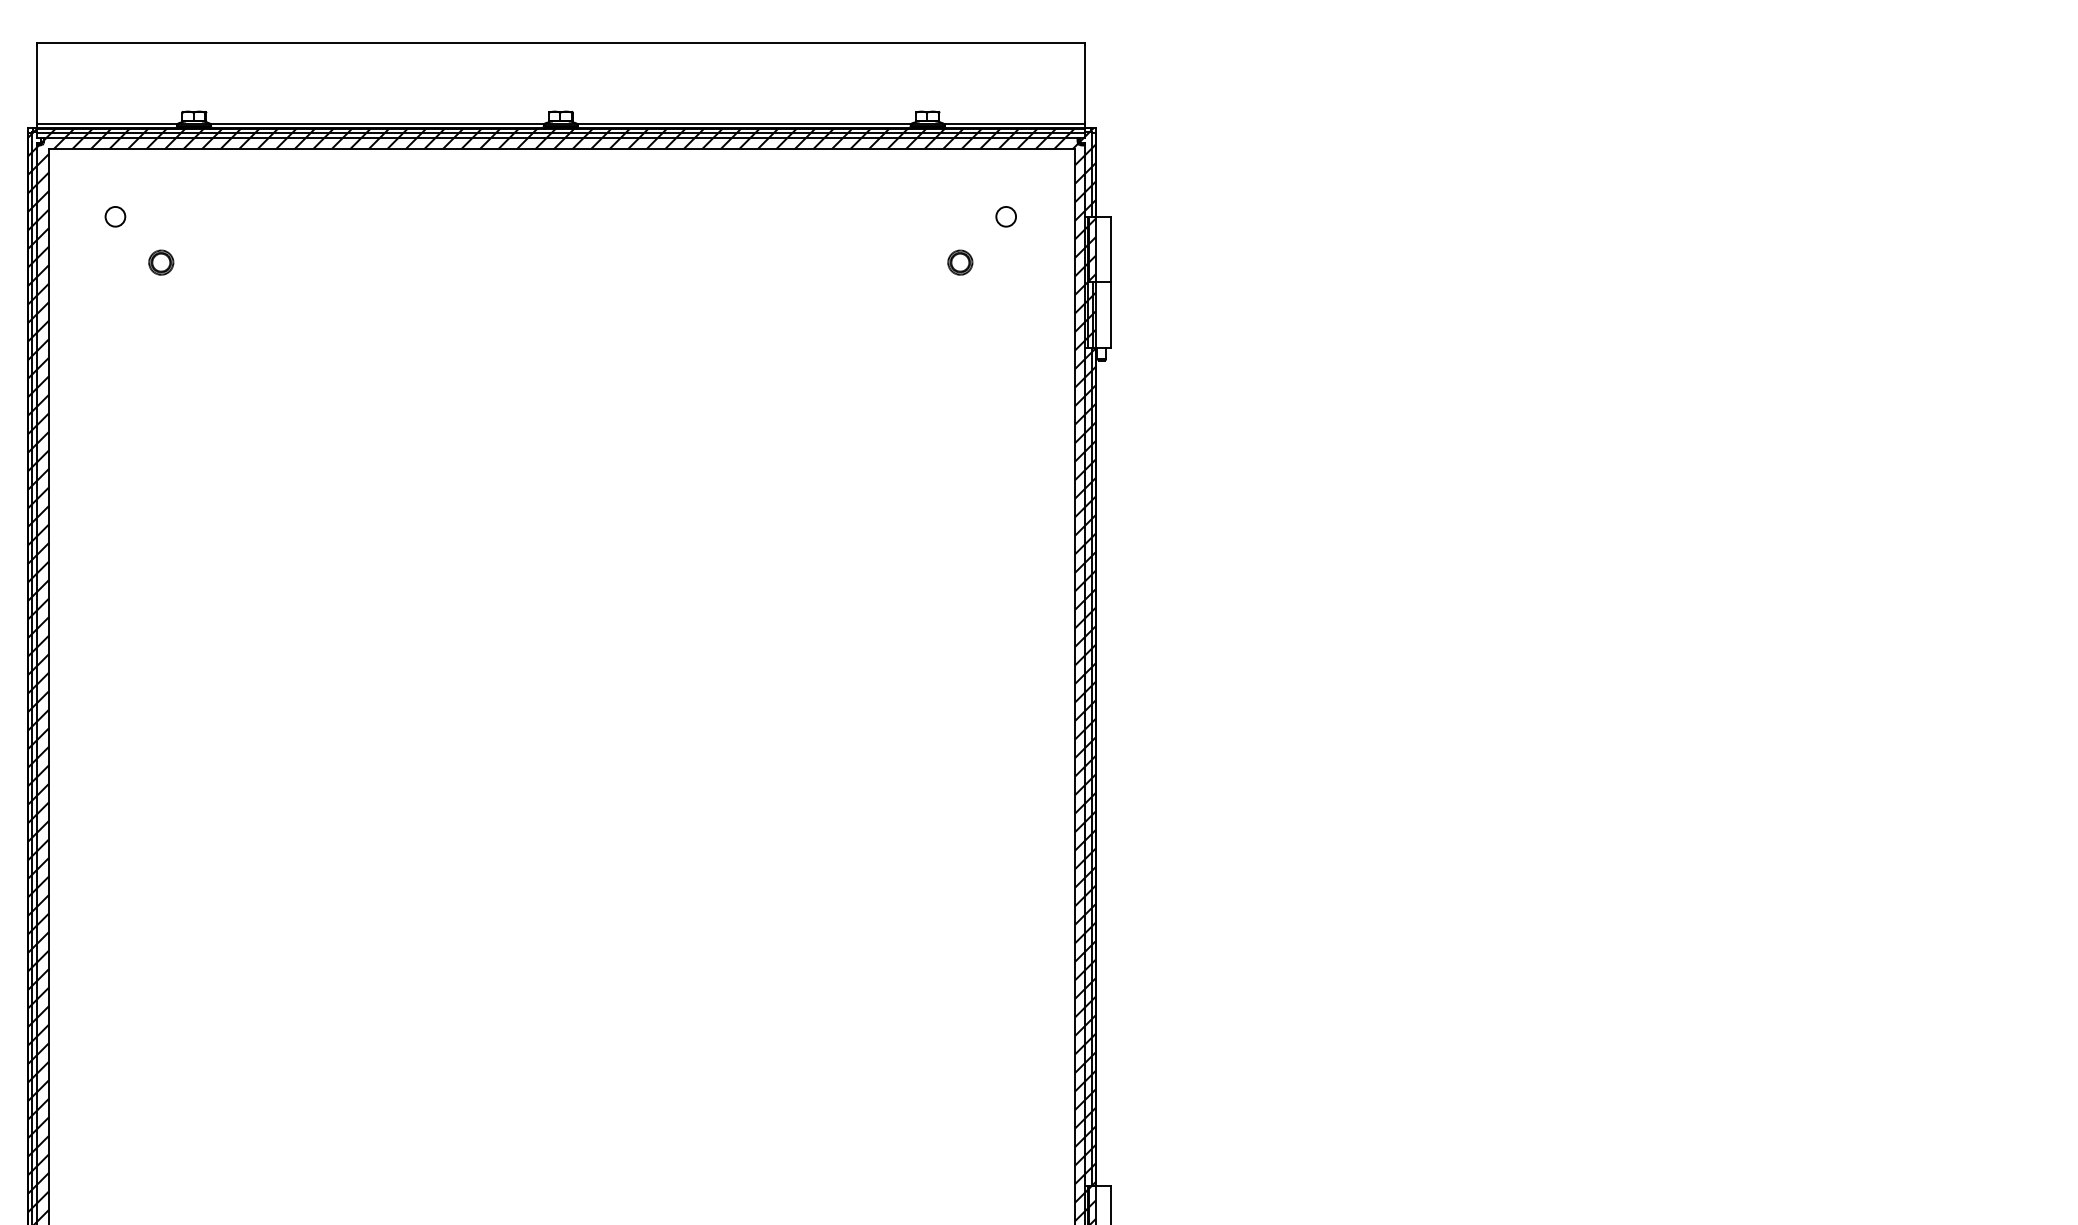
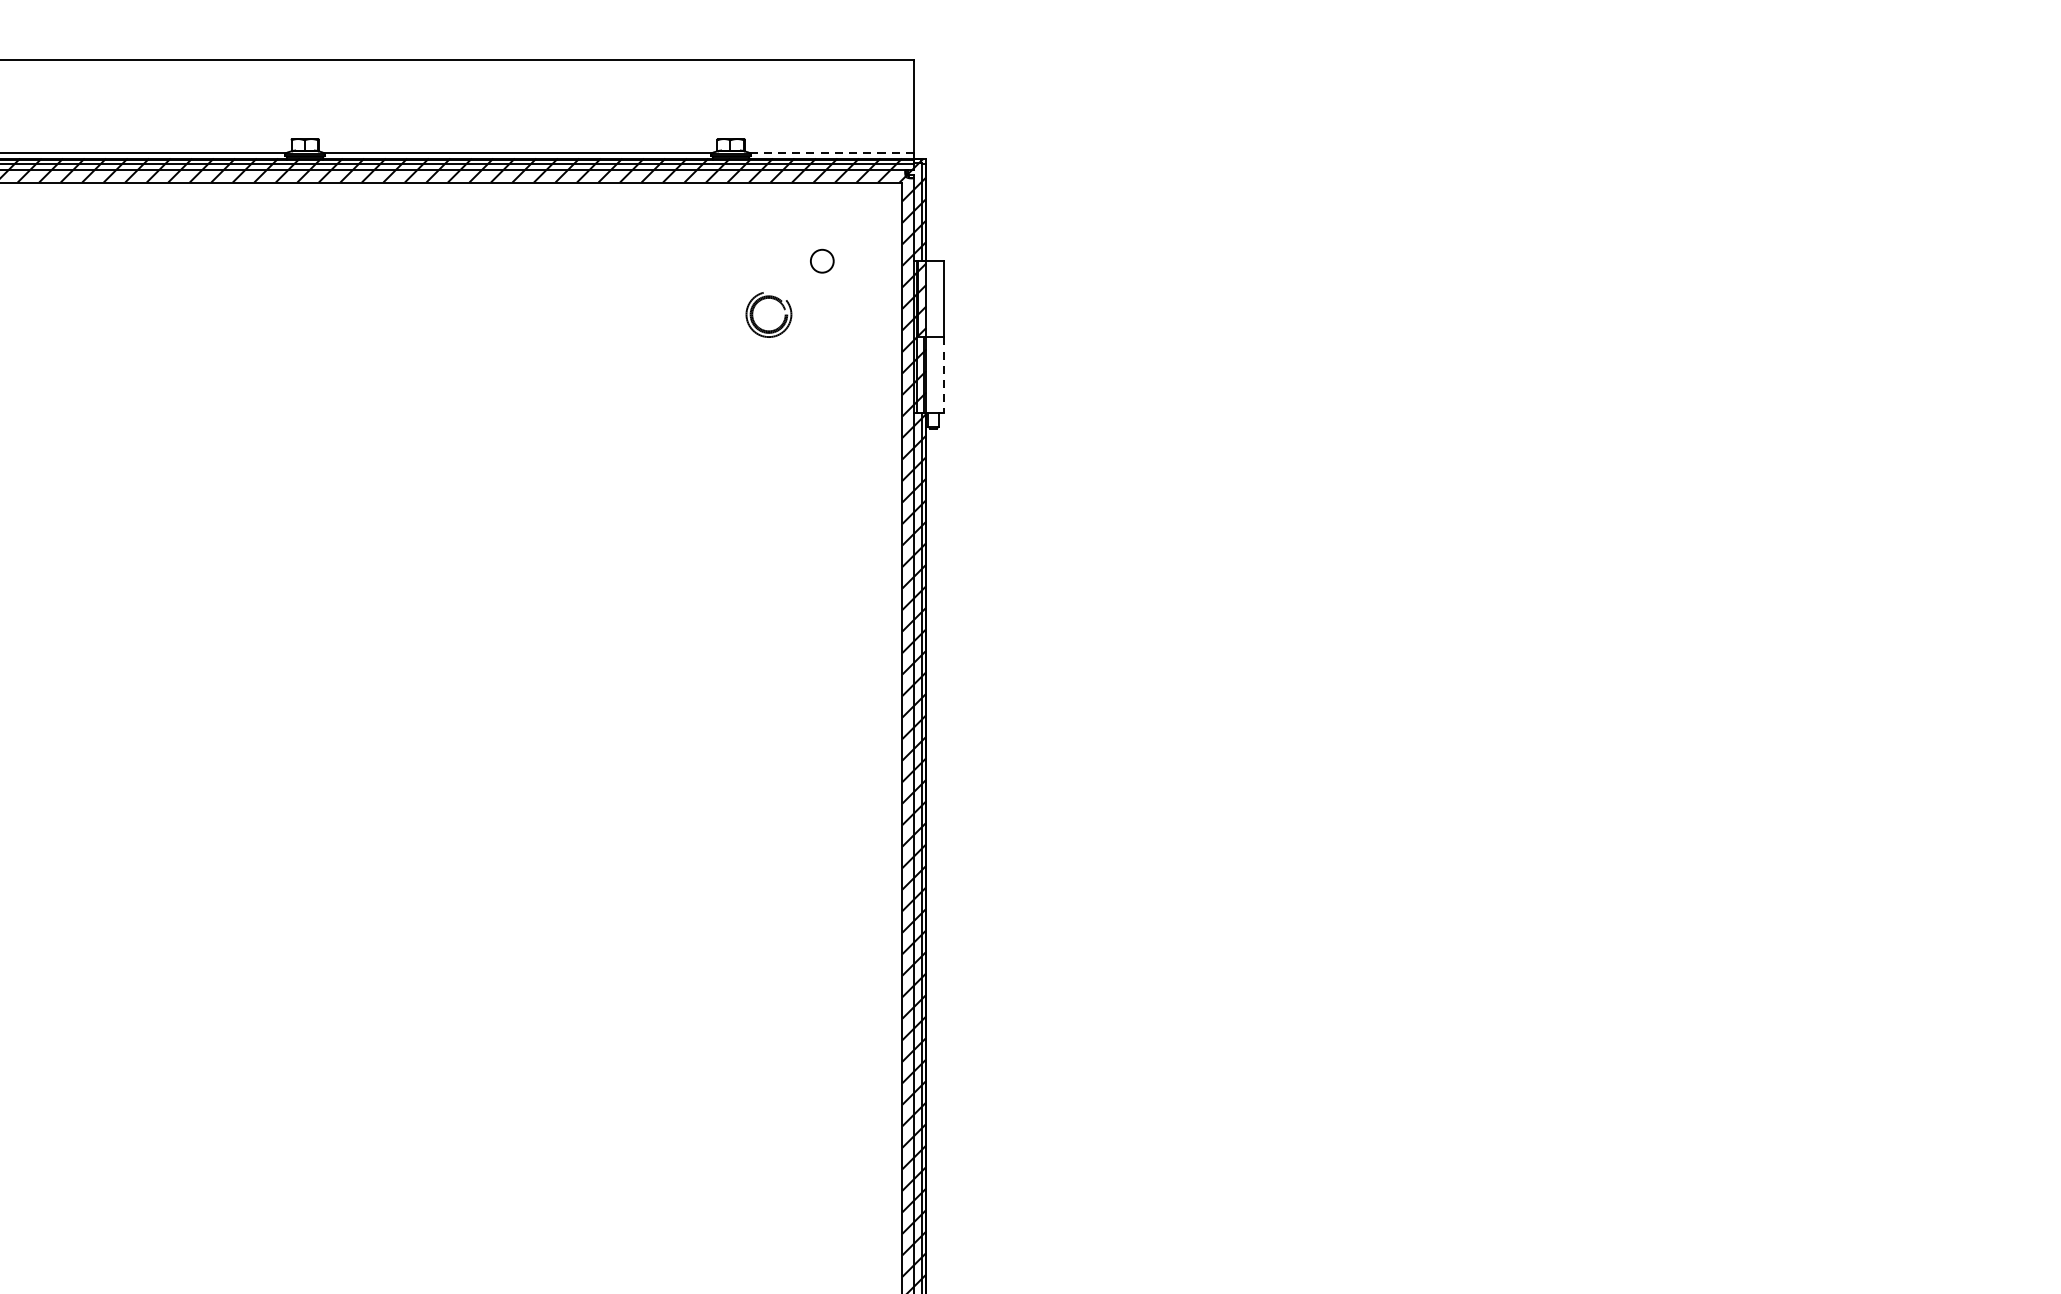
line: (1014, 123) -> (831, 152), solid -> dashed
part: (960, 262) -> (769, 314), size x1.6
line: (1110, 315) -> (943, 375), solid -> dashed

